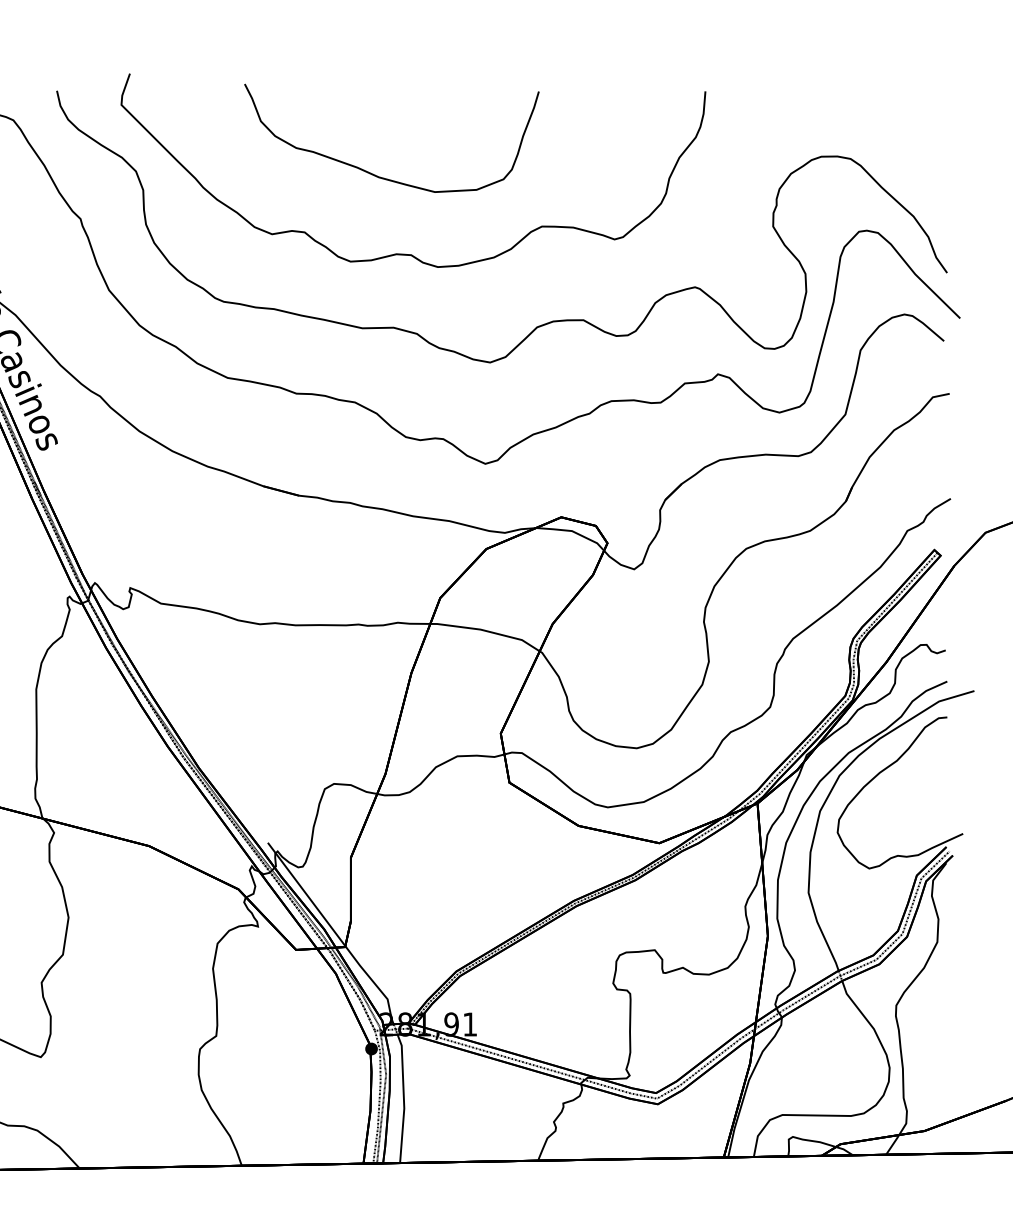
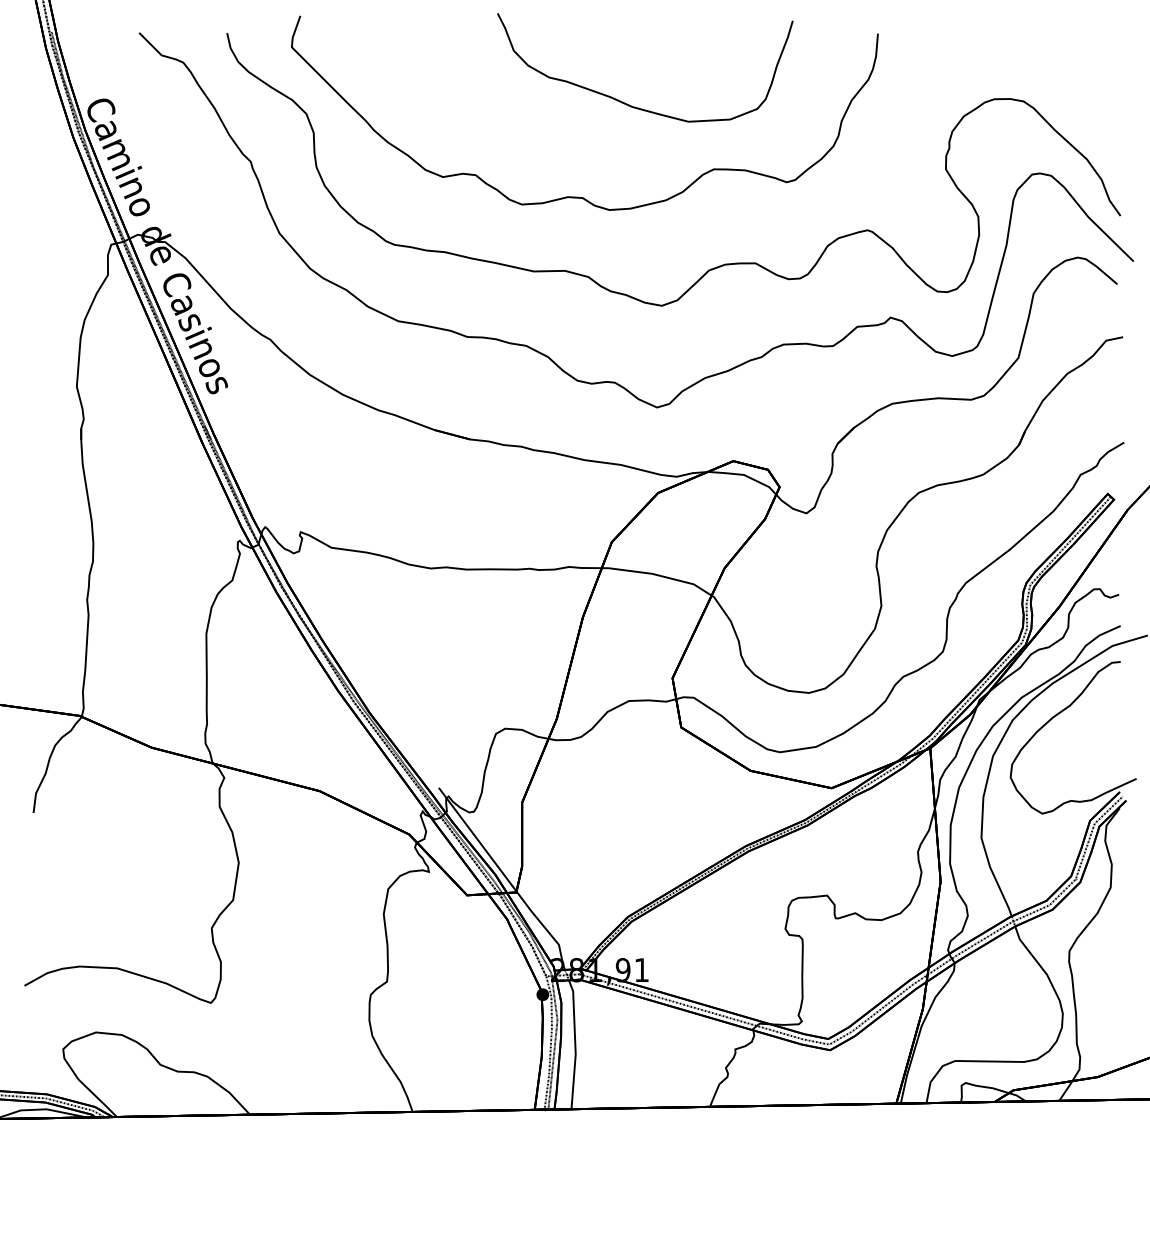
curve: (374, 173) -> (627, 103), moved

